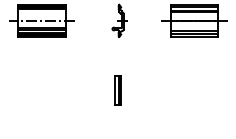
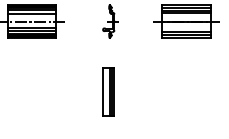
line: (41, 13) -> (31, 14), added
part: (117, 90) -> (108, 92), size x1.67

